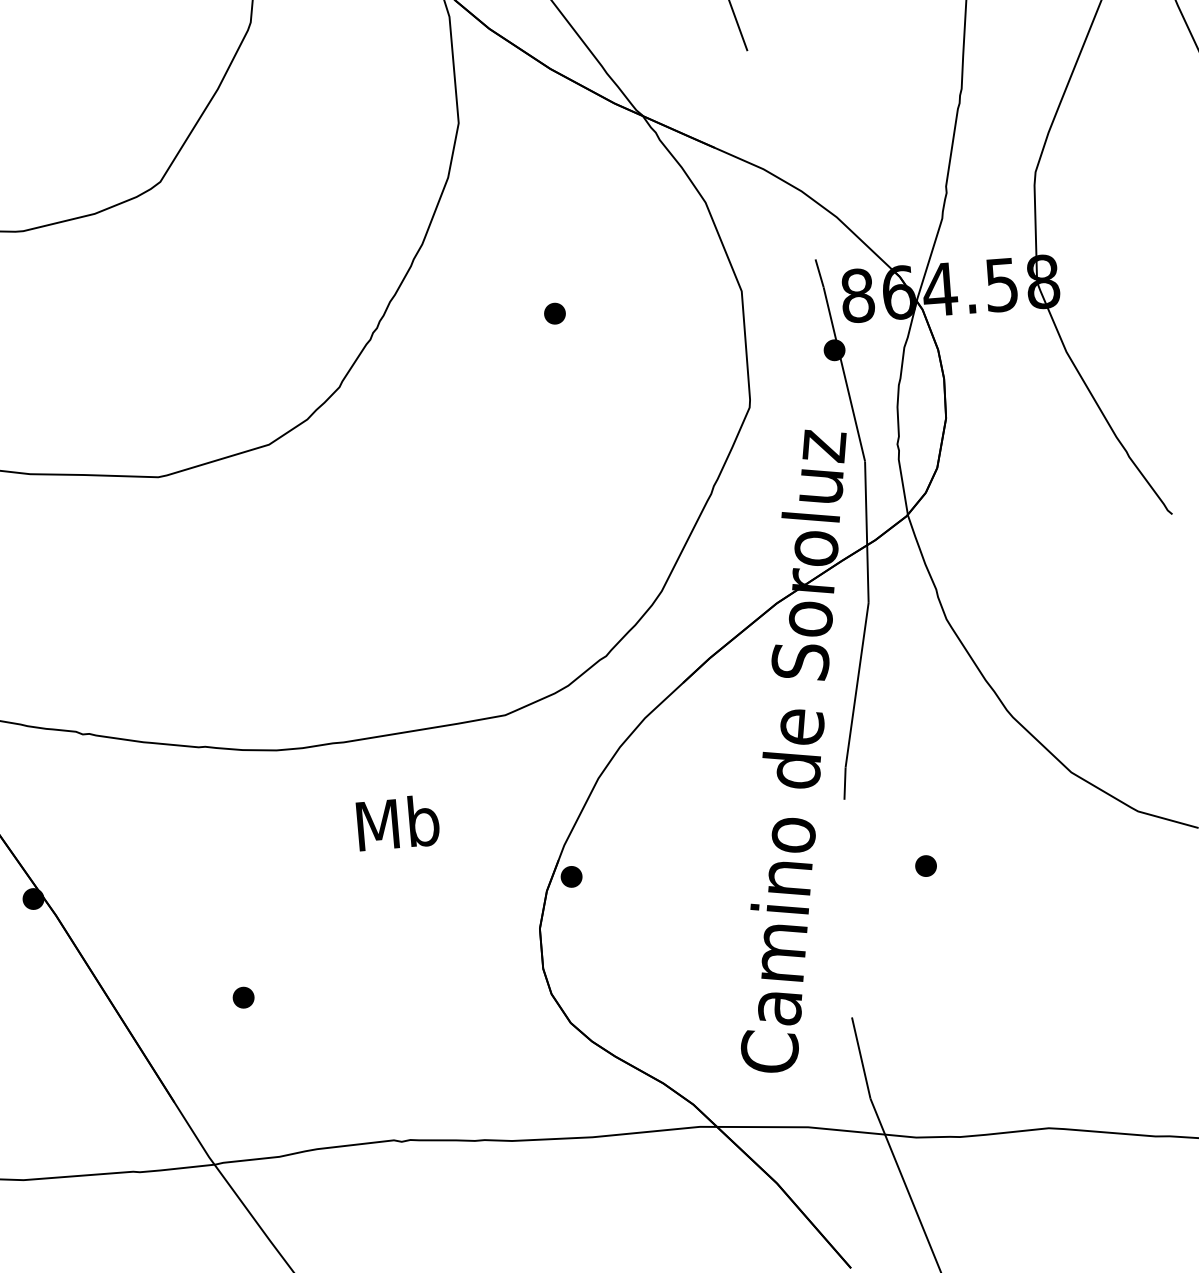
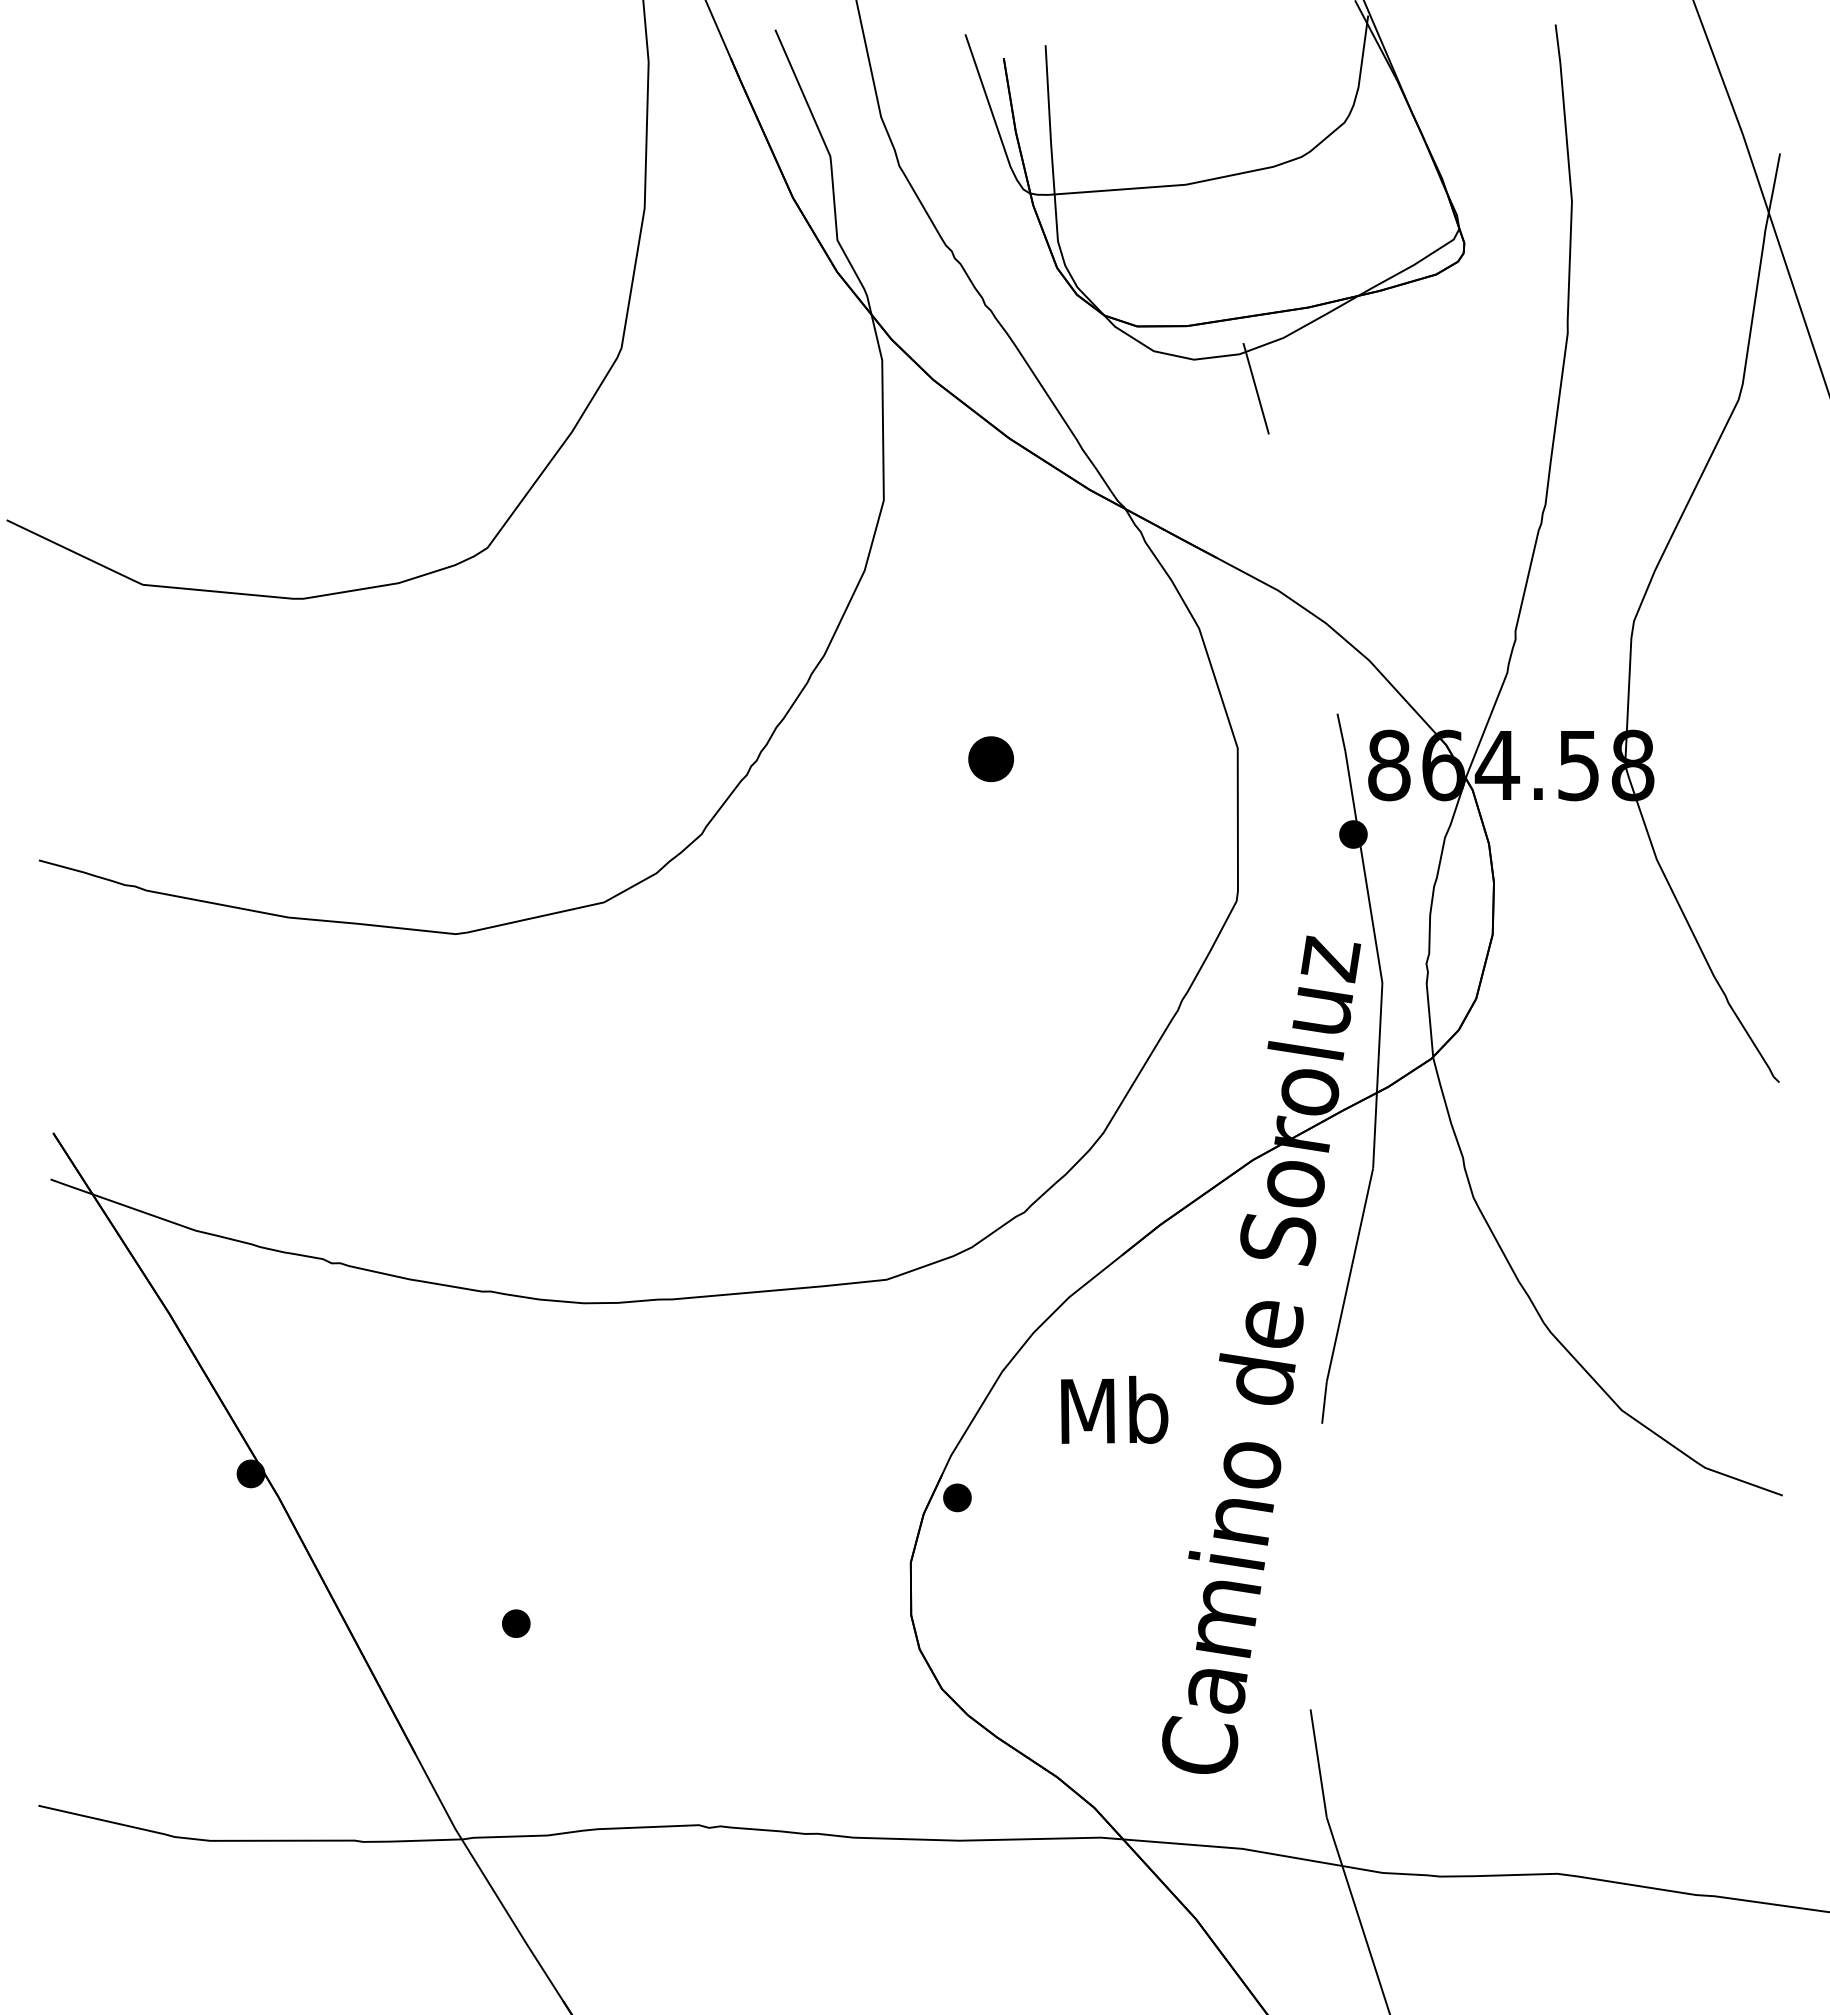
part: (554, 313) -> (990, 758), size x1.6
text: (397, 822) -> (1114, 1409), moved
part: (926, 866) -> (1422, 1518), removed

